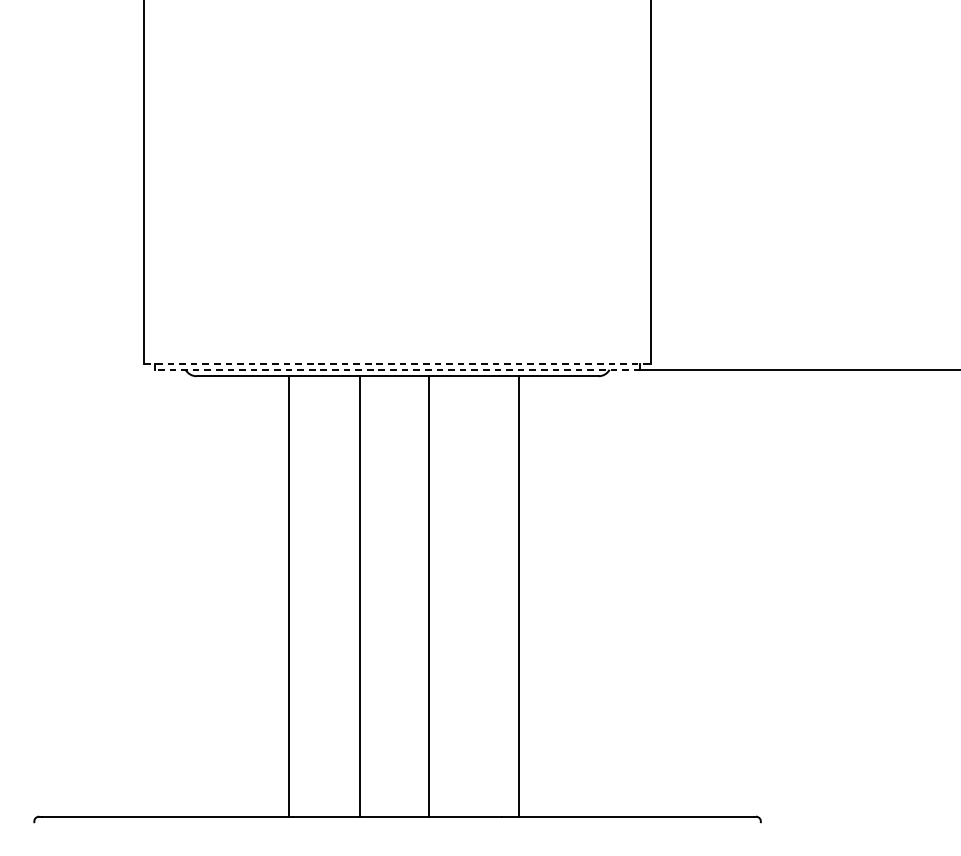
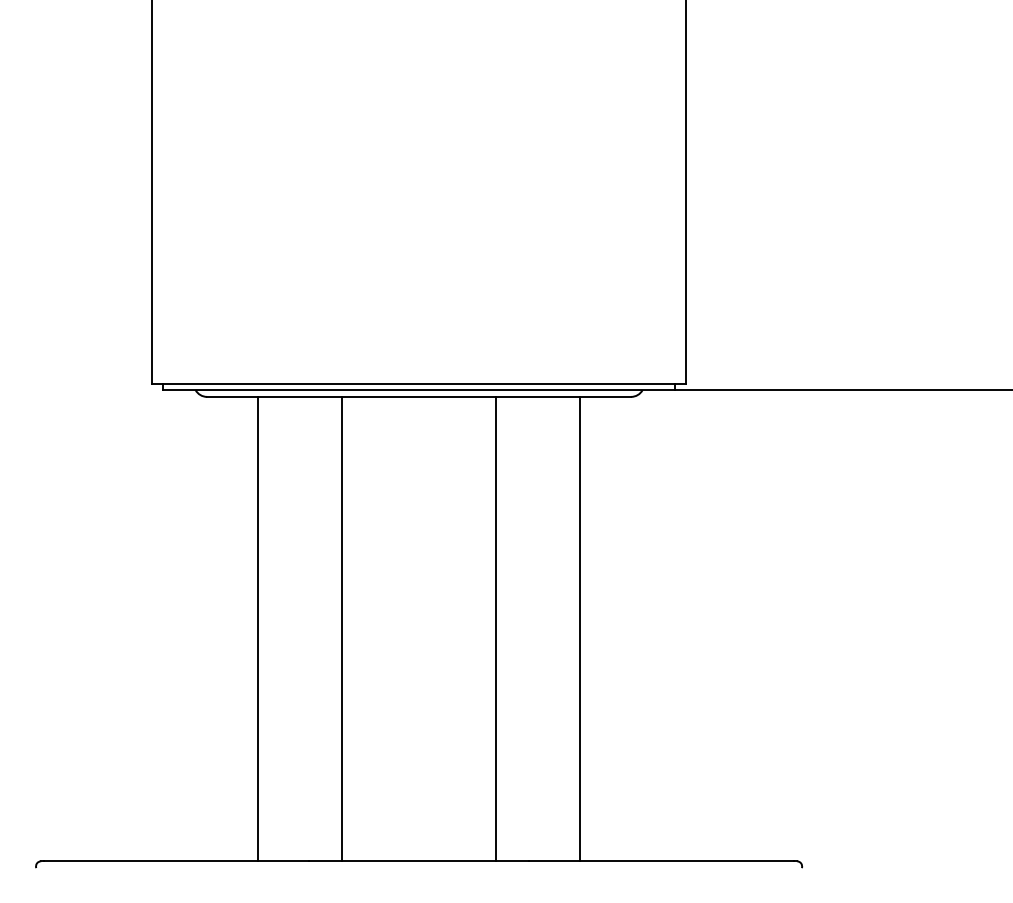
line: (397, 364) -> (419, 384), dashed -> solid
line: (397, 370) -> (419, 390), dashed -> solid
line: (288, 595) -> (258, 628), moved
line: (360, 595) -> (342, 628), moved
line: (429, 595) -> (496, 628), moved
line: (518, 595) -> (579, 628), moved

